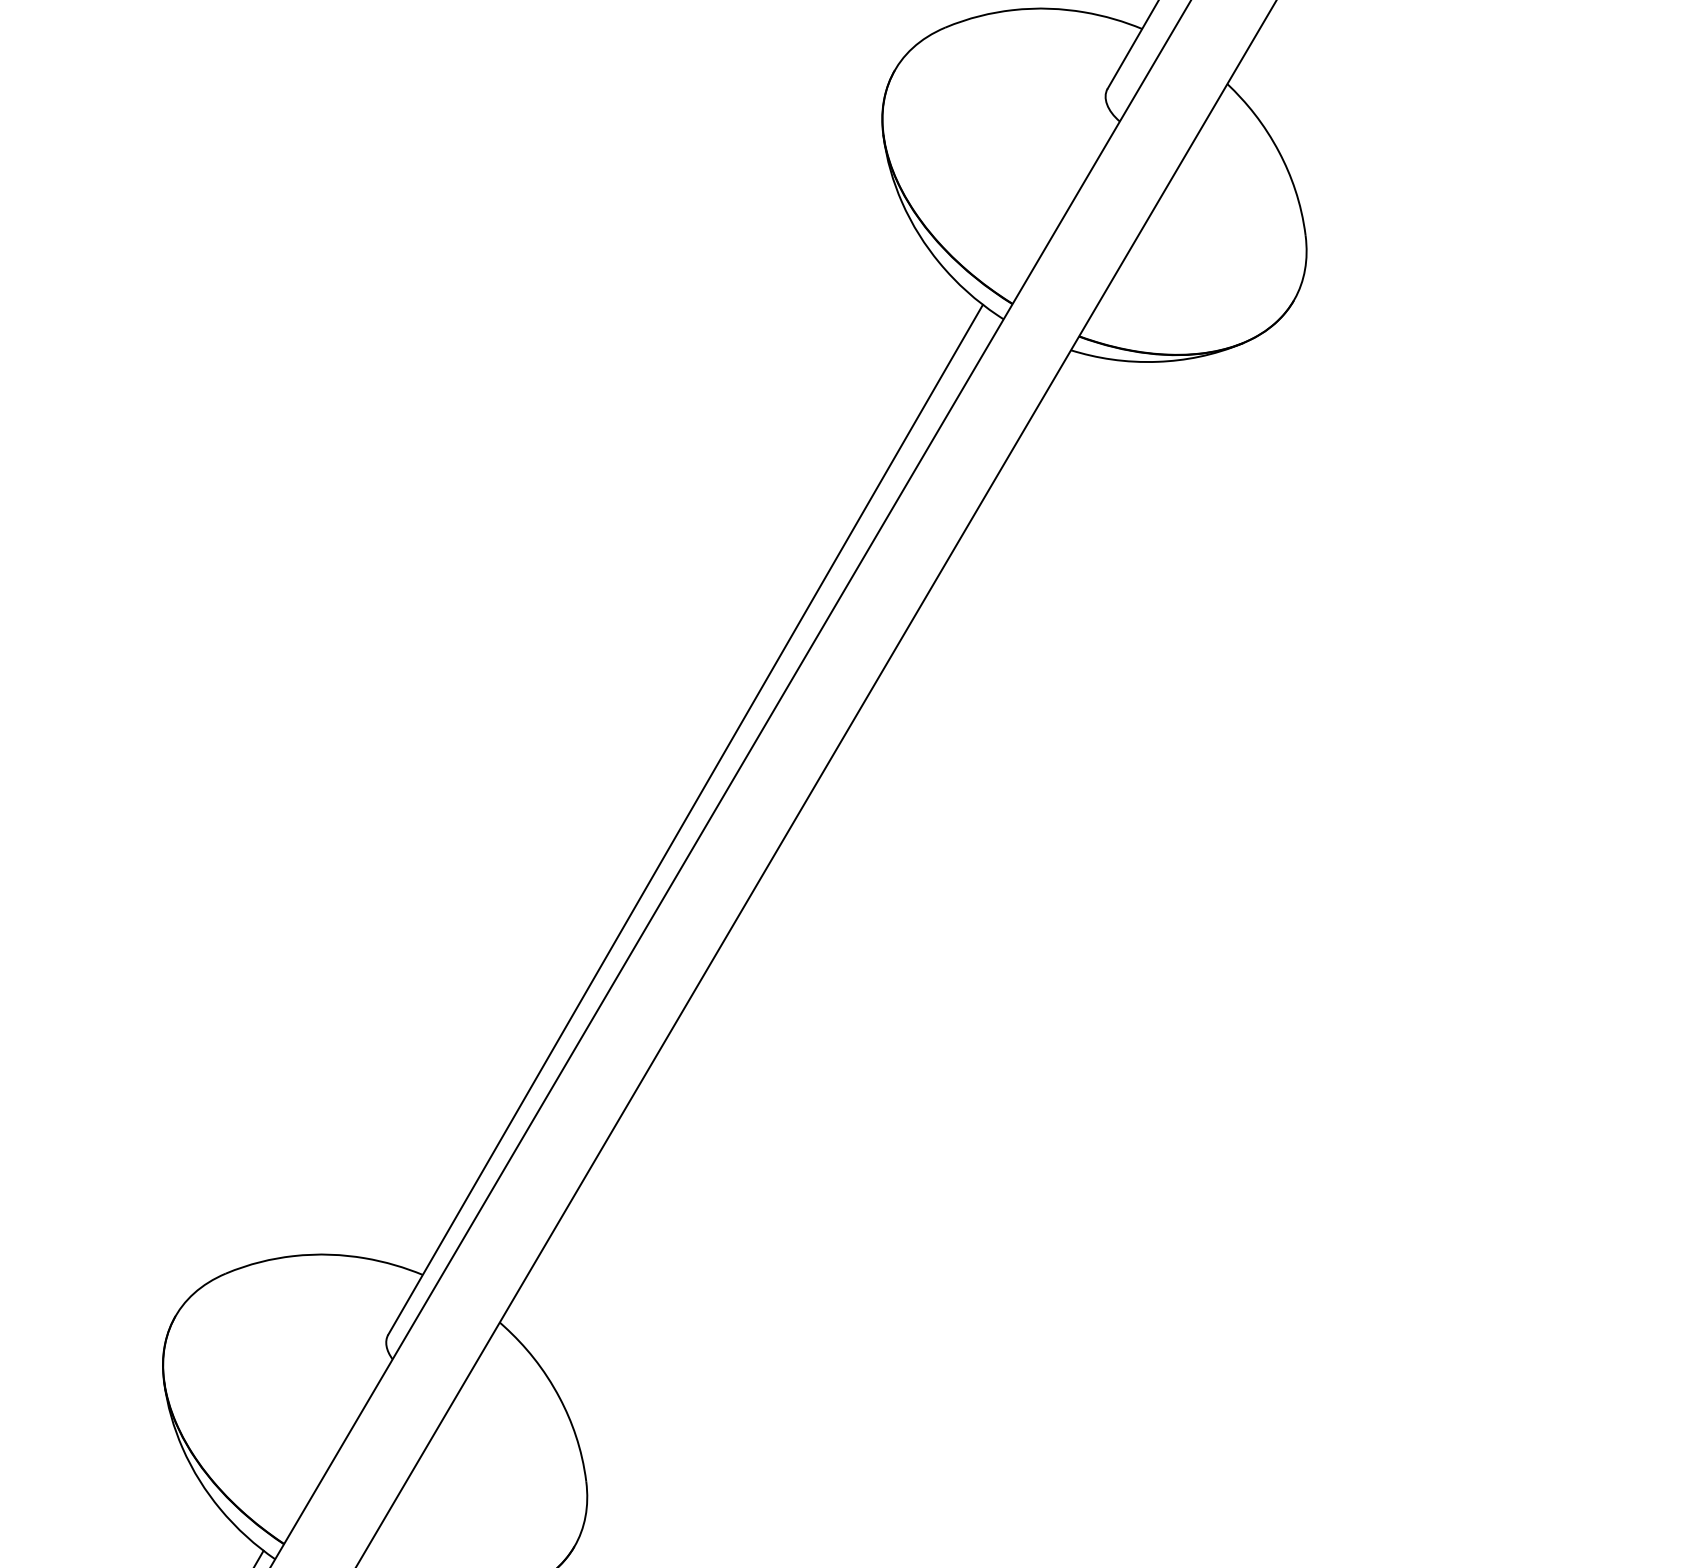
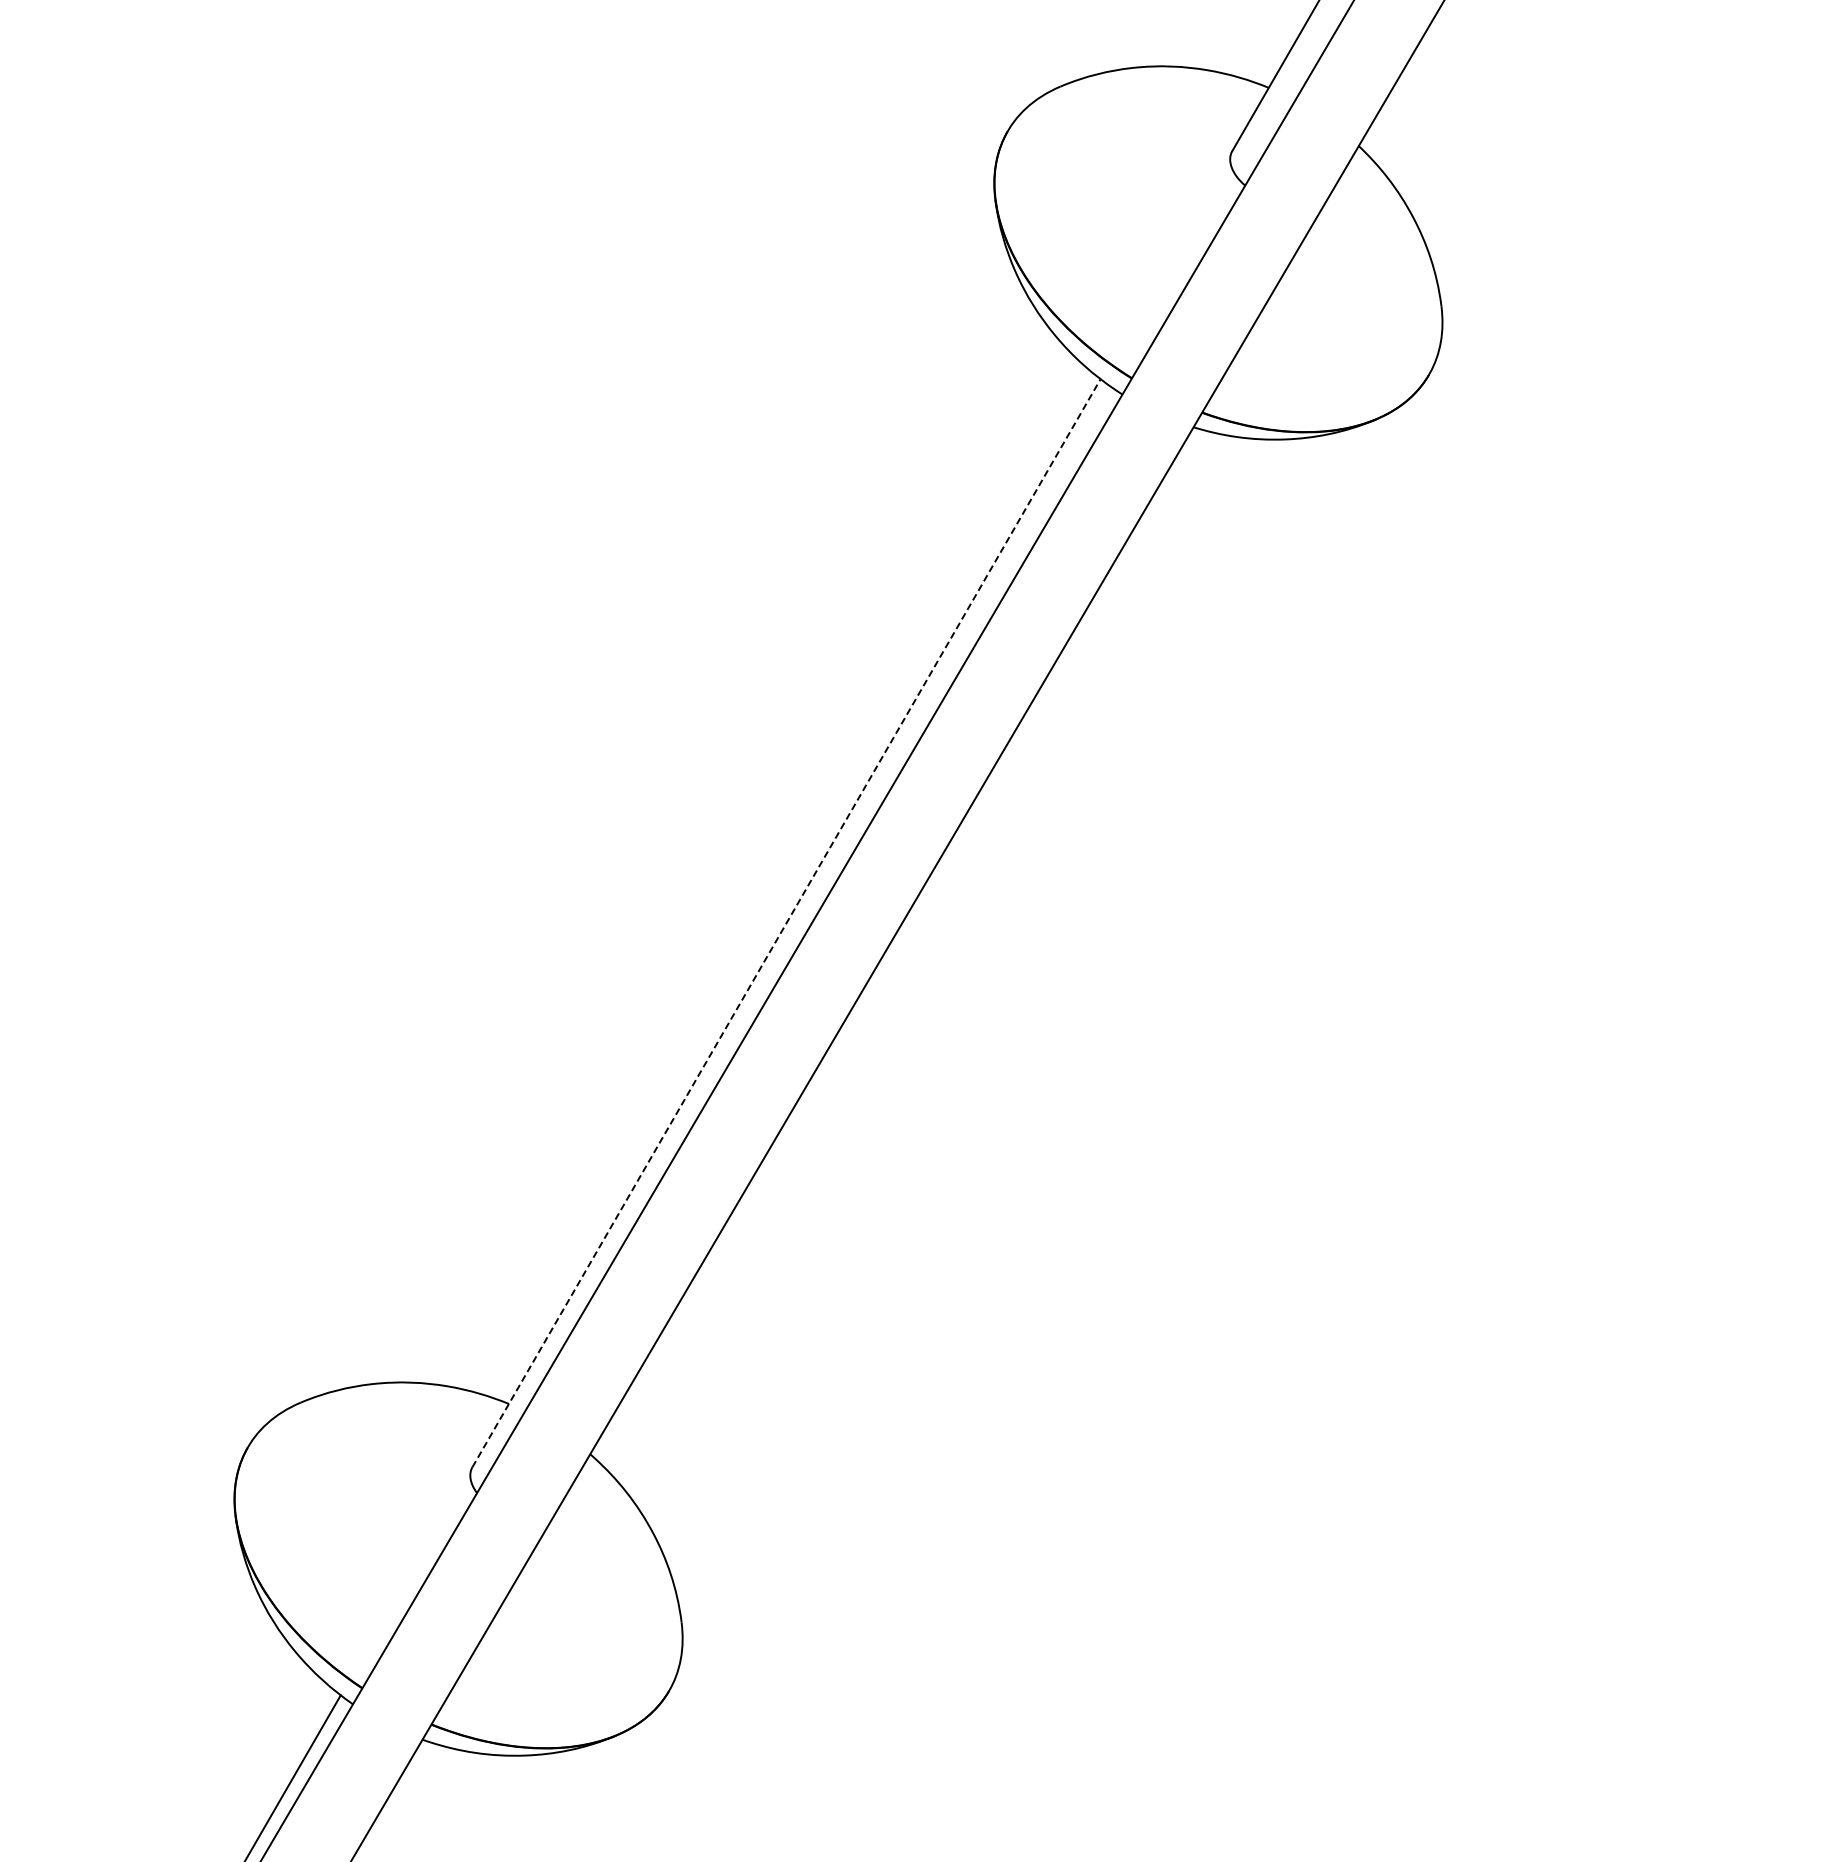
line: (685, 819) -> (786, 922), solid -> dashed

